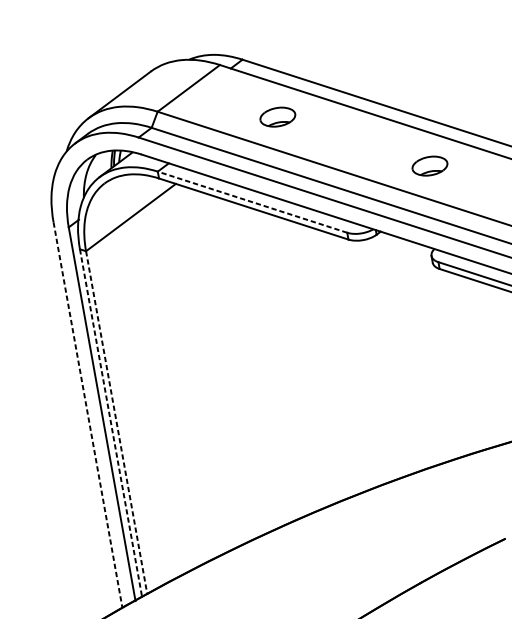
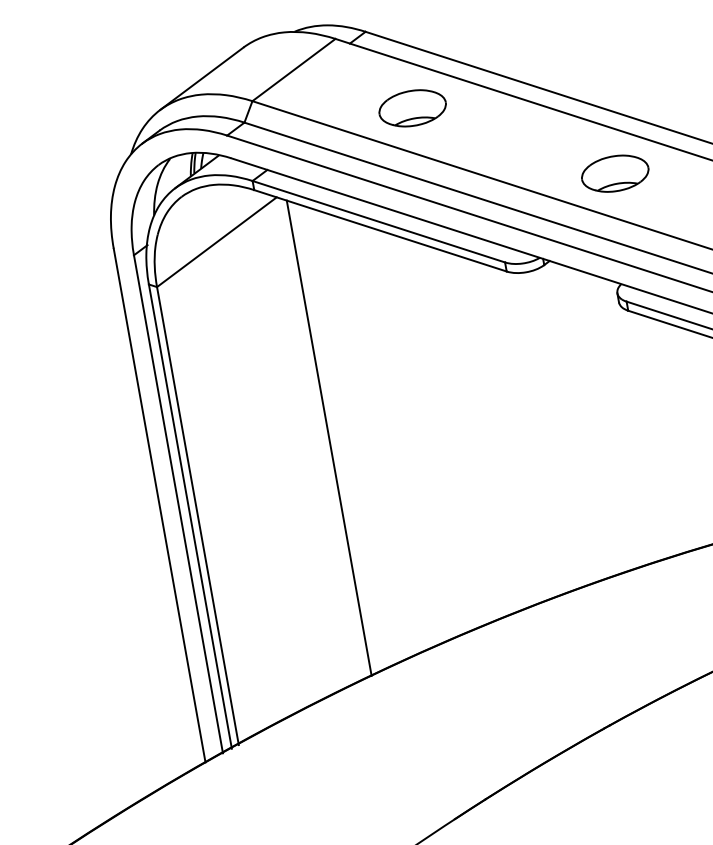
part: (277, 117) -> (412, 108), size x1.43
part: (430, 166) -> (615, 173), size x1.43
line: (252, 202) -> (378, 221), dashed -> solid
line: (214, 364) -> (328, 437), added
line: (87, 415) -> (159, 505), dashed -> solid
line: (111, 423) -> (190, 516), dashed -> solid
line: (116, 423) -> (197, 516), dashed -> solid

